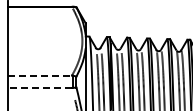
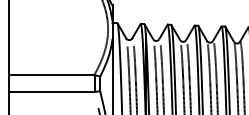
line: (40, 75) -> (52, 75), dashed -> solid
line: (39, 87) -> (50, 91), dashed -> solid

